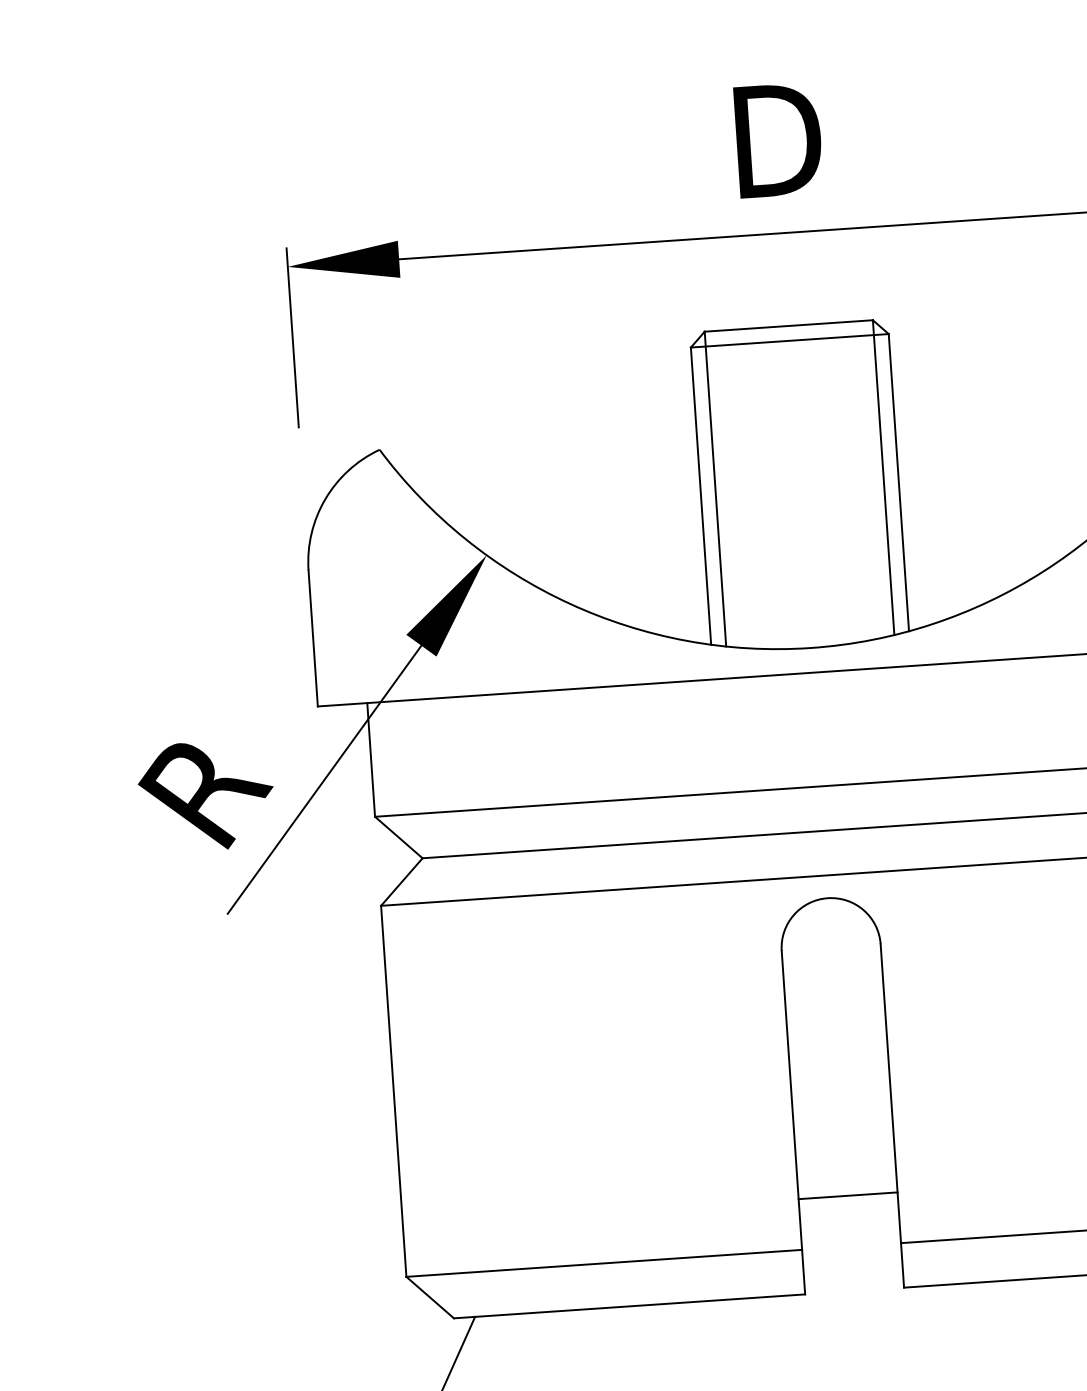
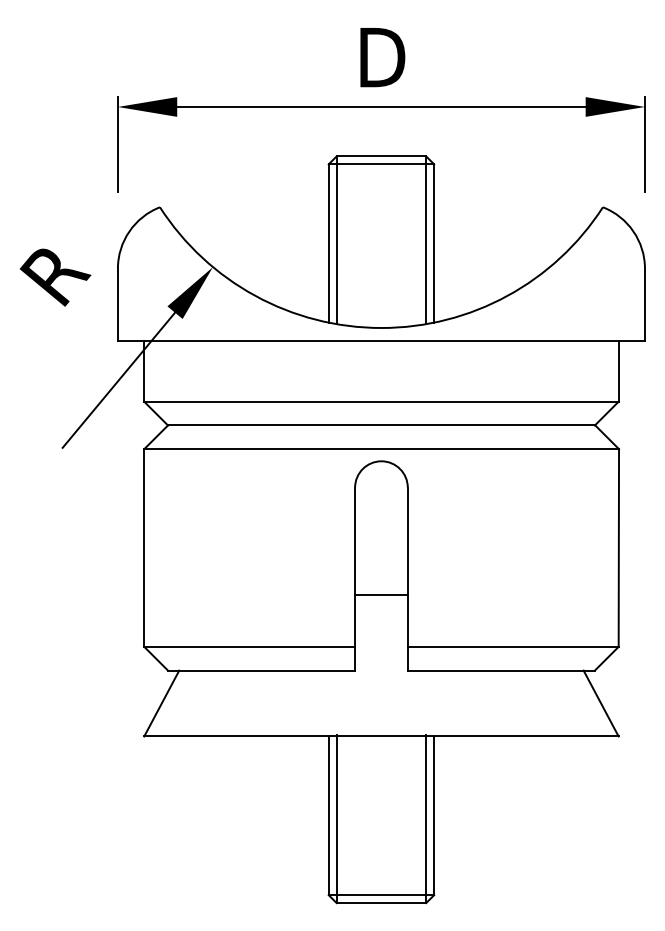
text: (206, 795) -> (55, 277), moved
line: (848, 1195) -> (381, 594), moved

